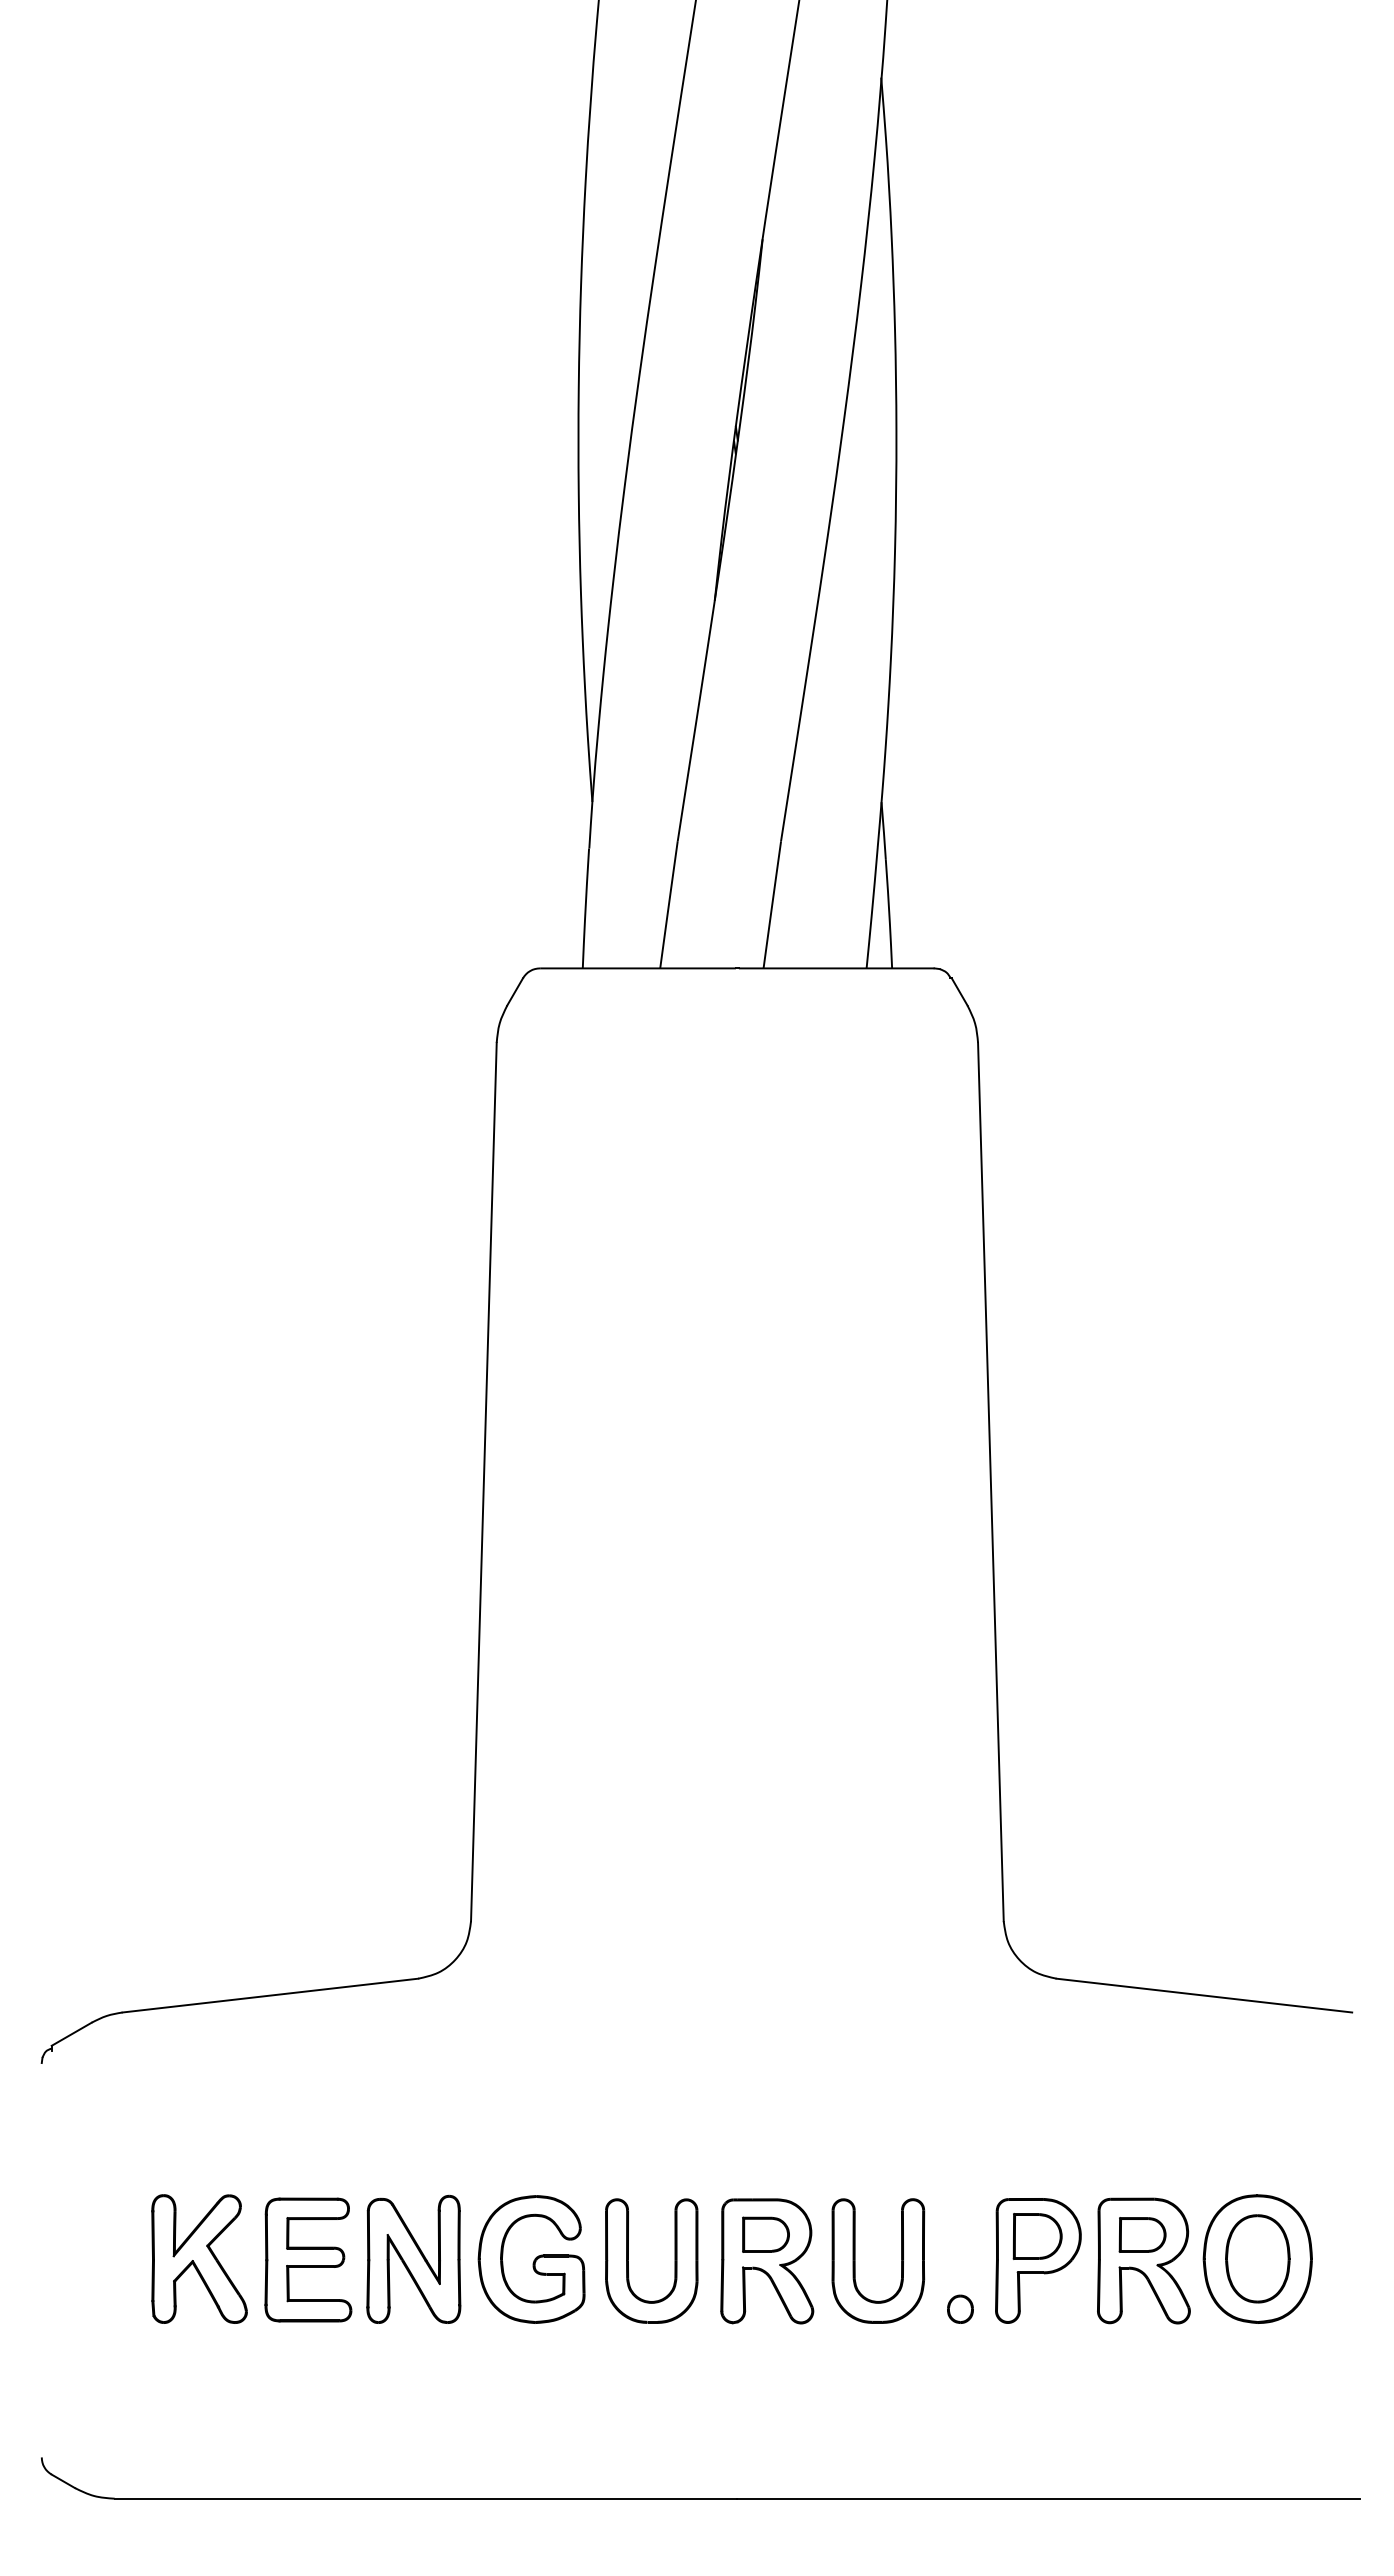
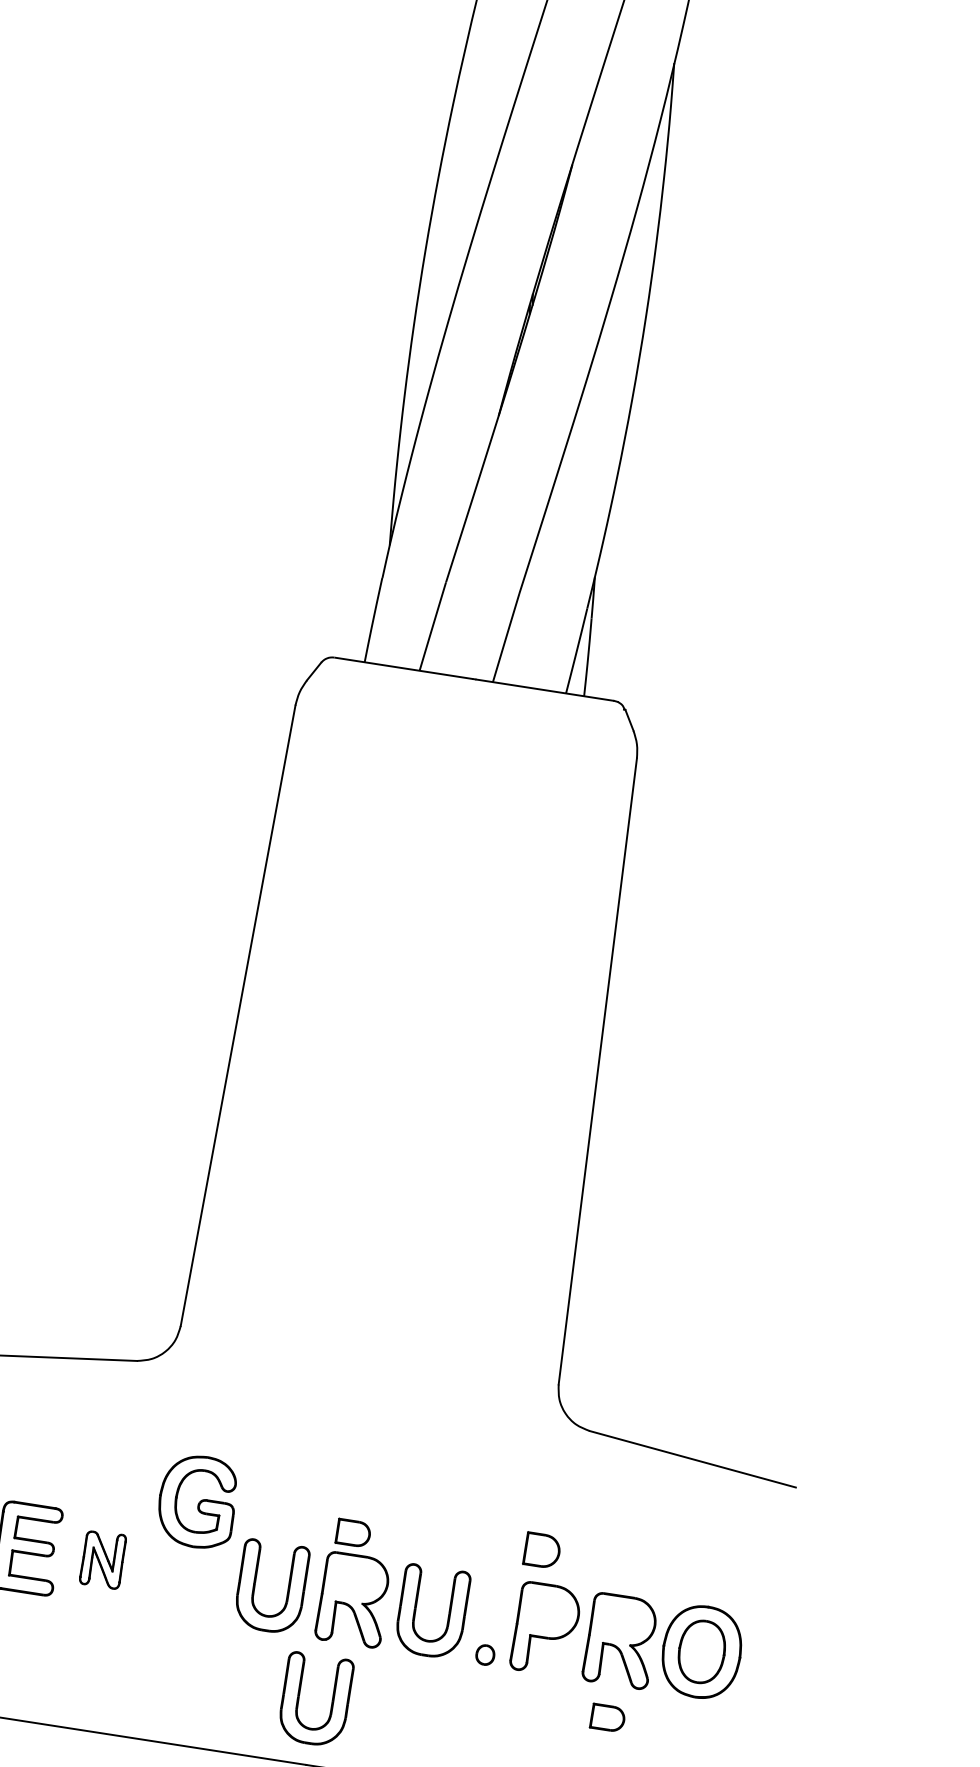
part: (765, 2234) -> (353, 1533), moved
part: (1142, 2234) -> (607, 1717), moved
part: (1037, 2236) -> (542, 1550), moved
part: (413, 2258) -> (102, 1558), size x0.6
part: (531, 2259) -> (197, 1501), moved
part: (713, 2406) -> (299, 1696), added

